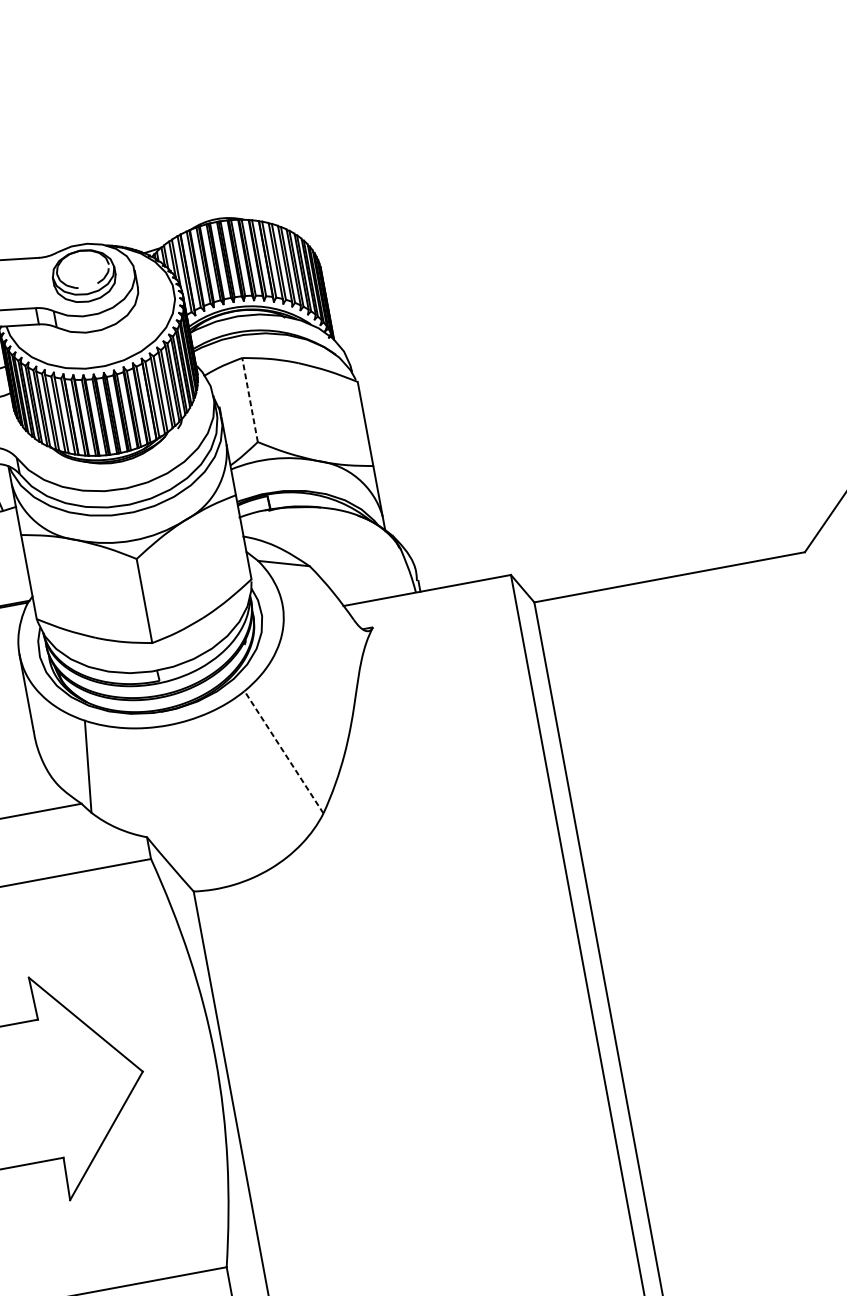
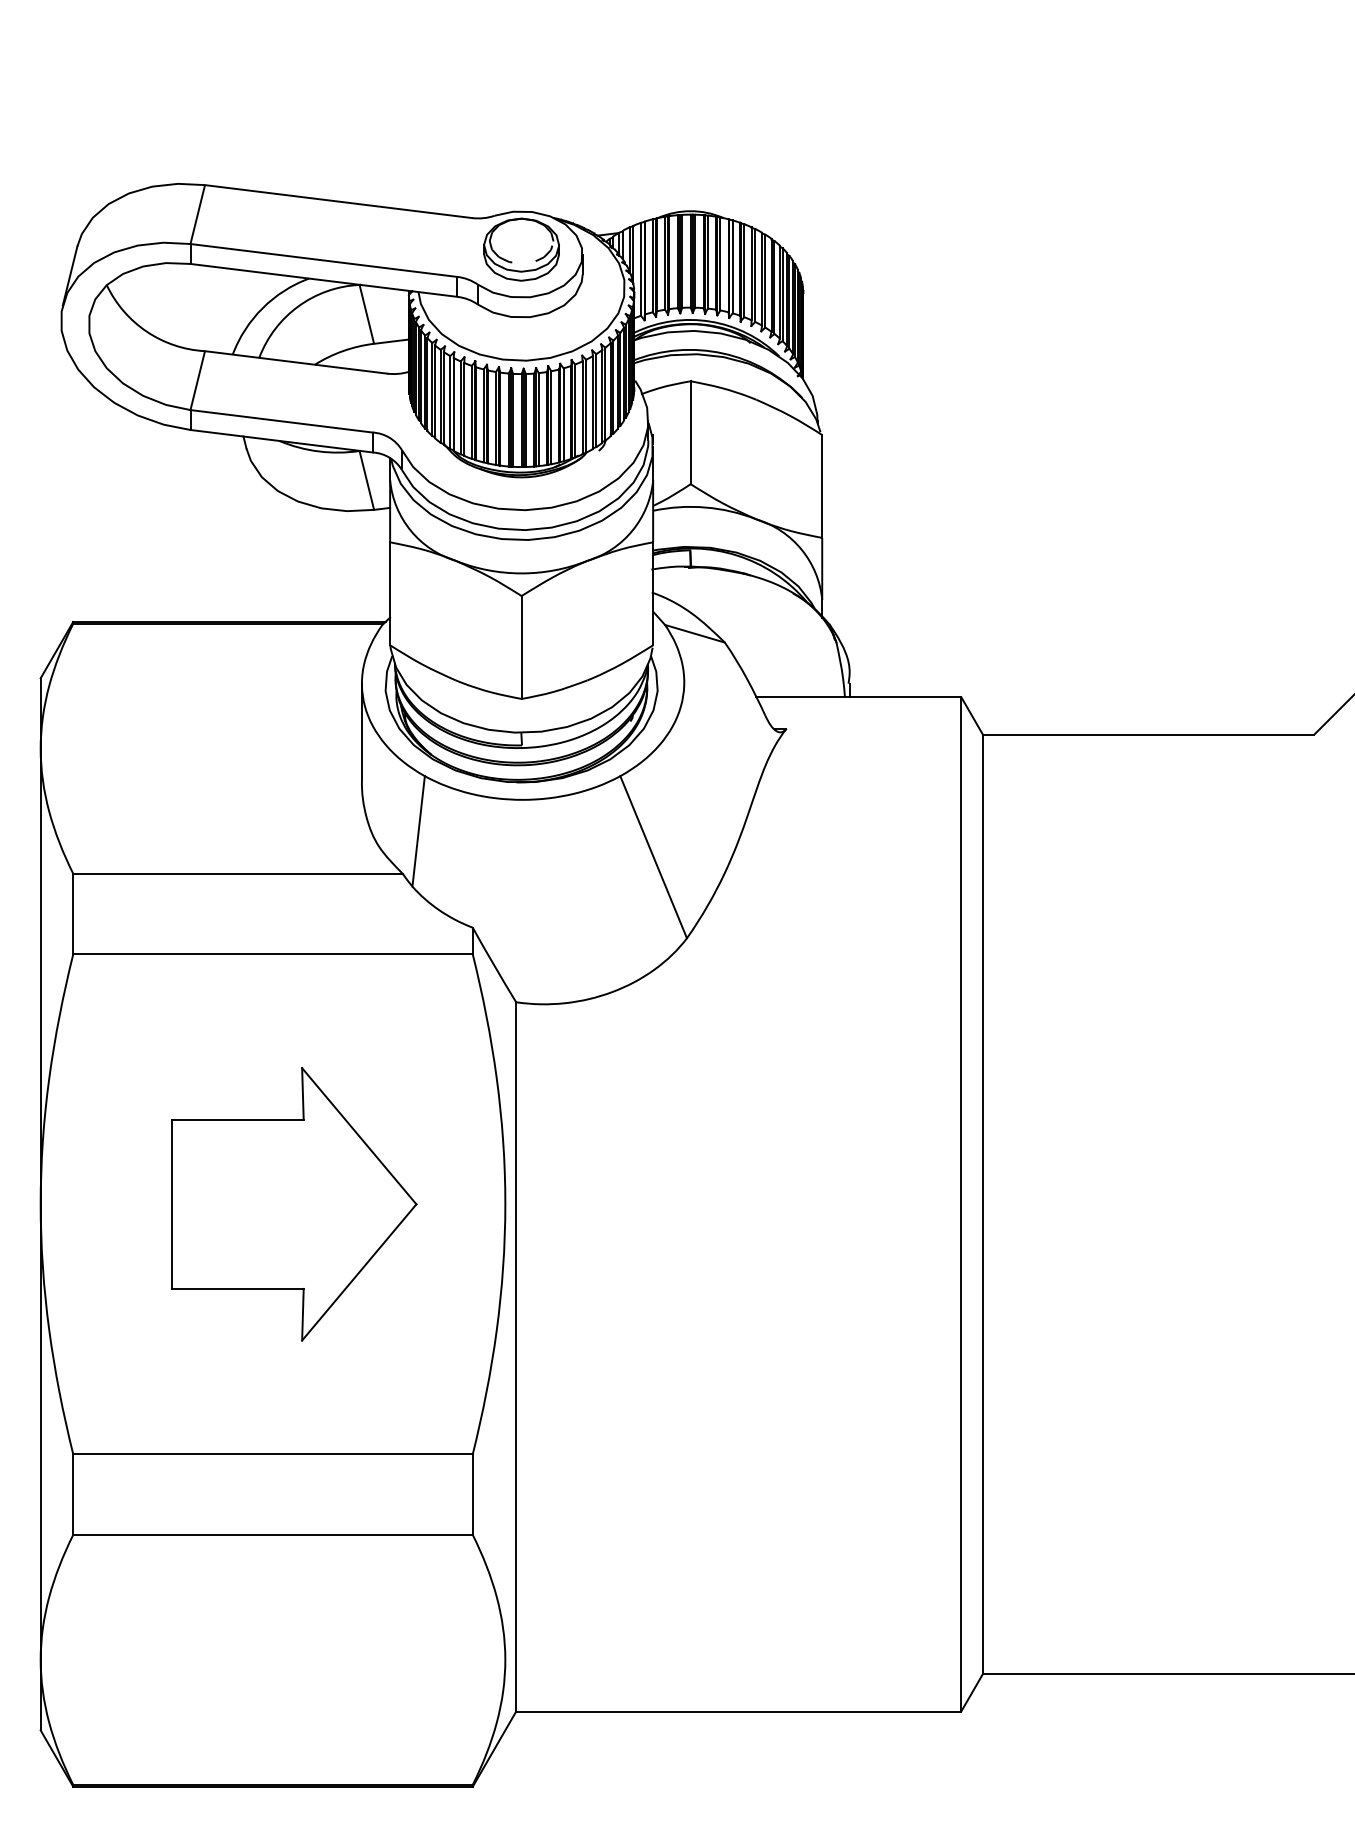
line: (249, 399) -> (690, 432), dashed -> solid
line: (283, 752) -> (653, 857), dashed -> solid

